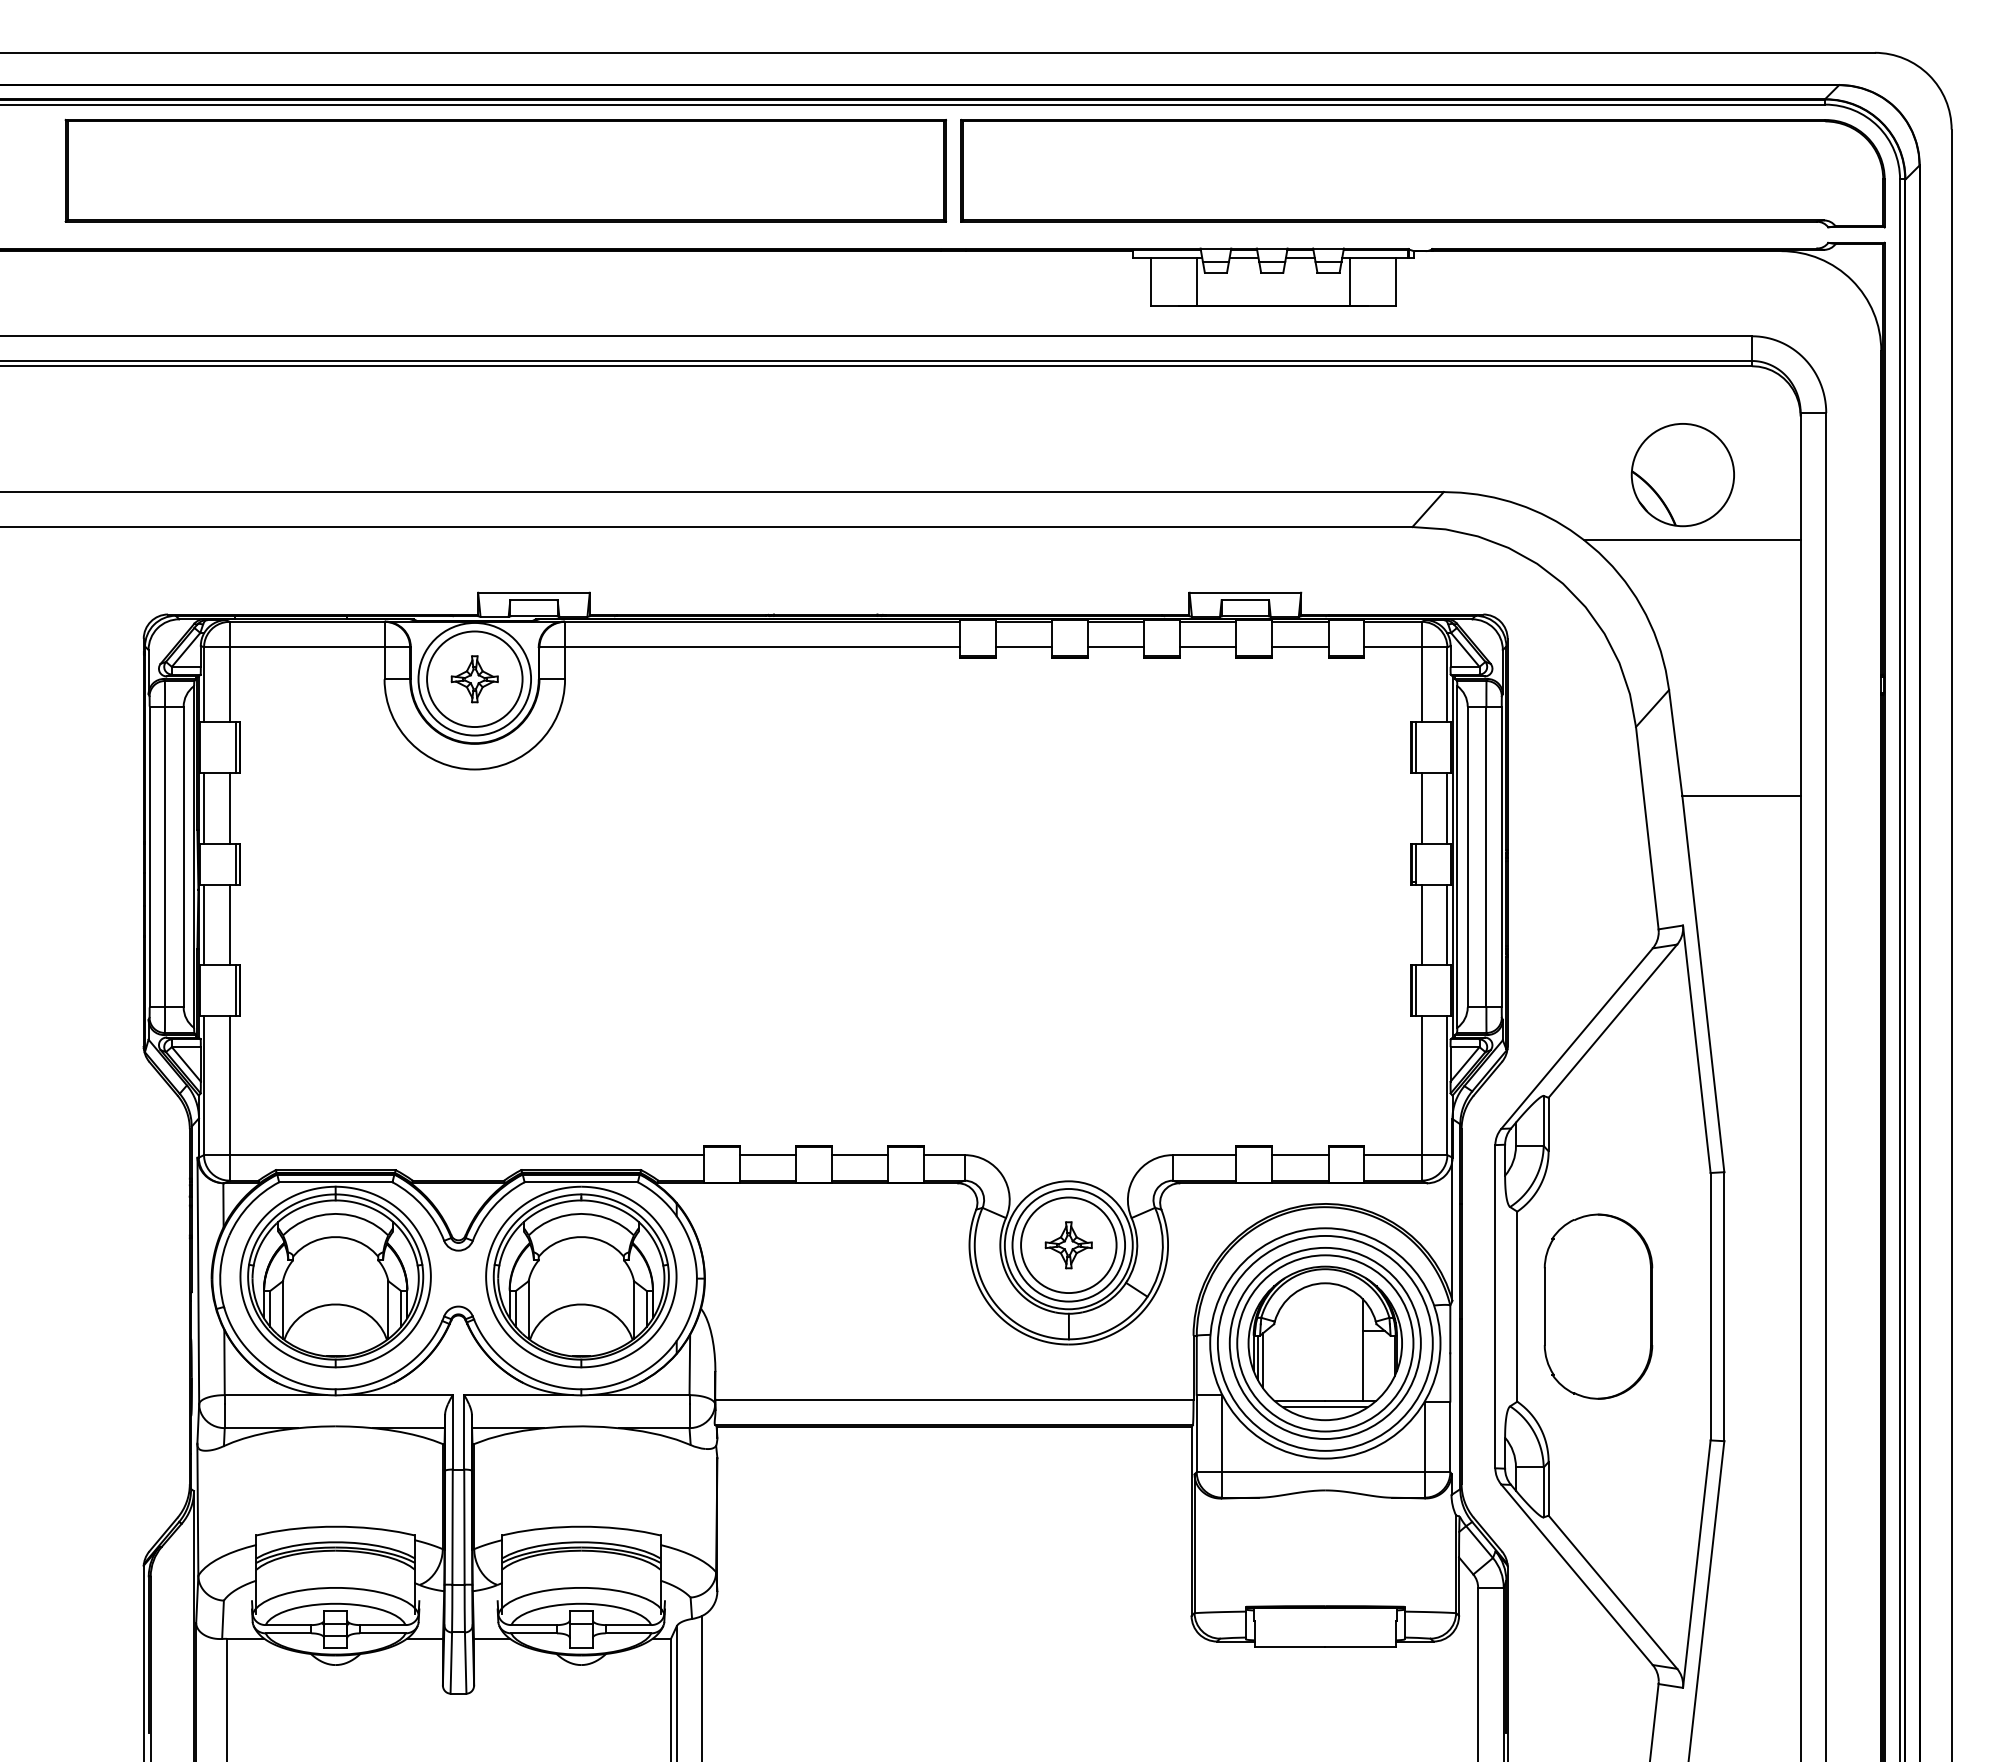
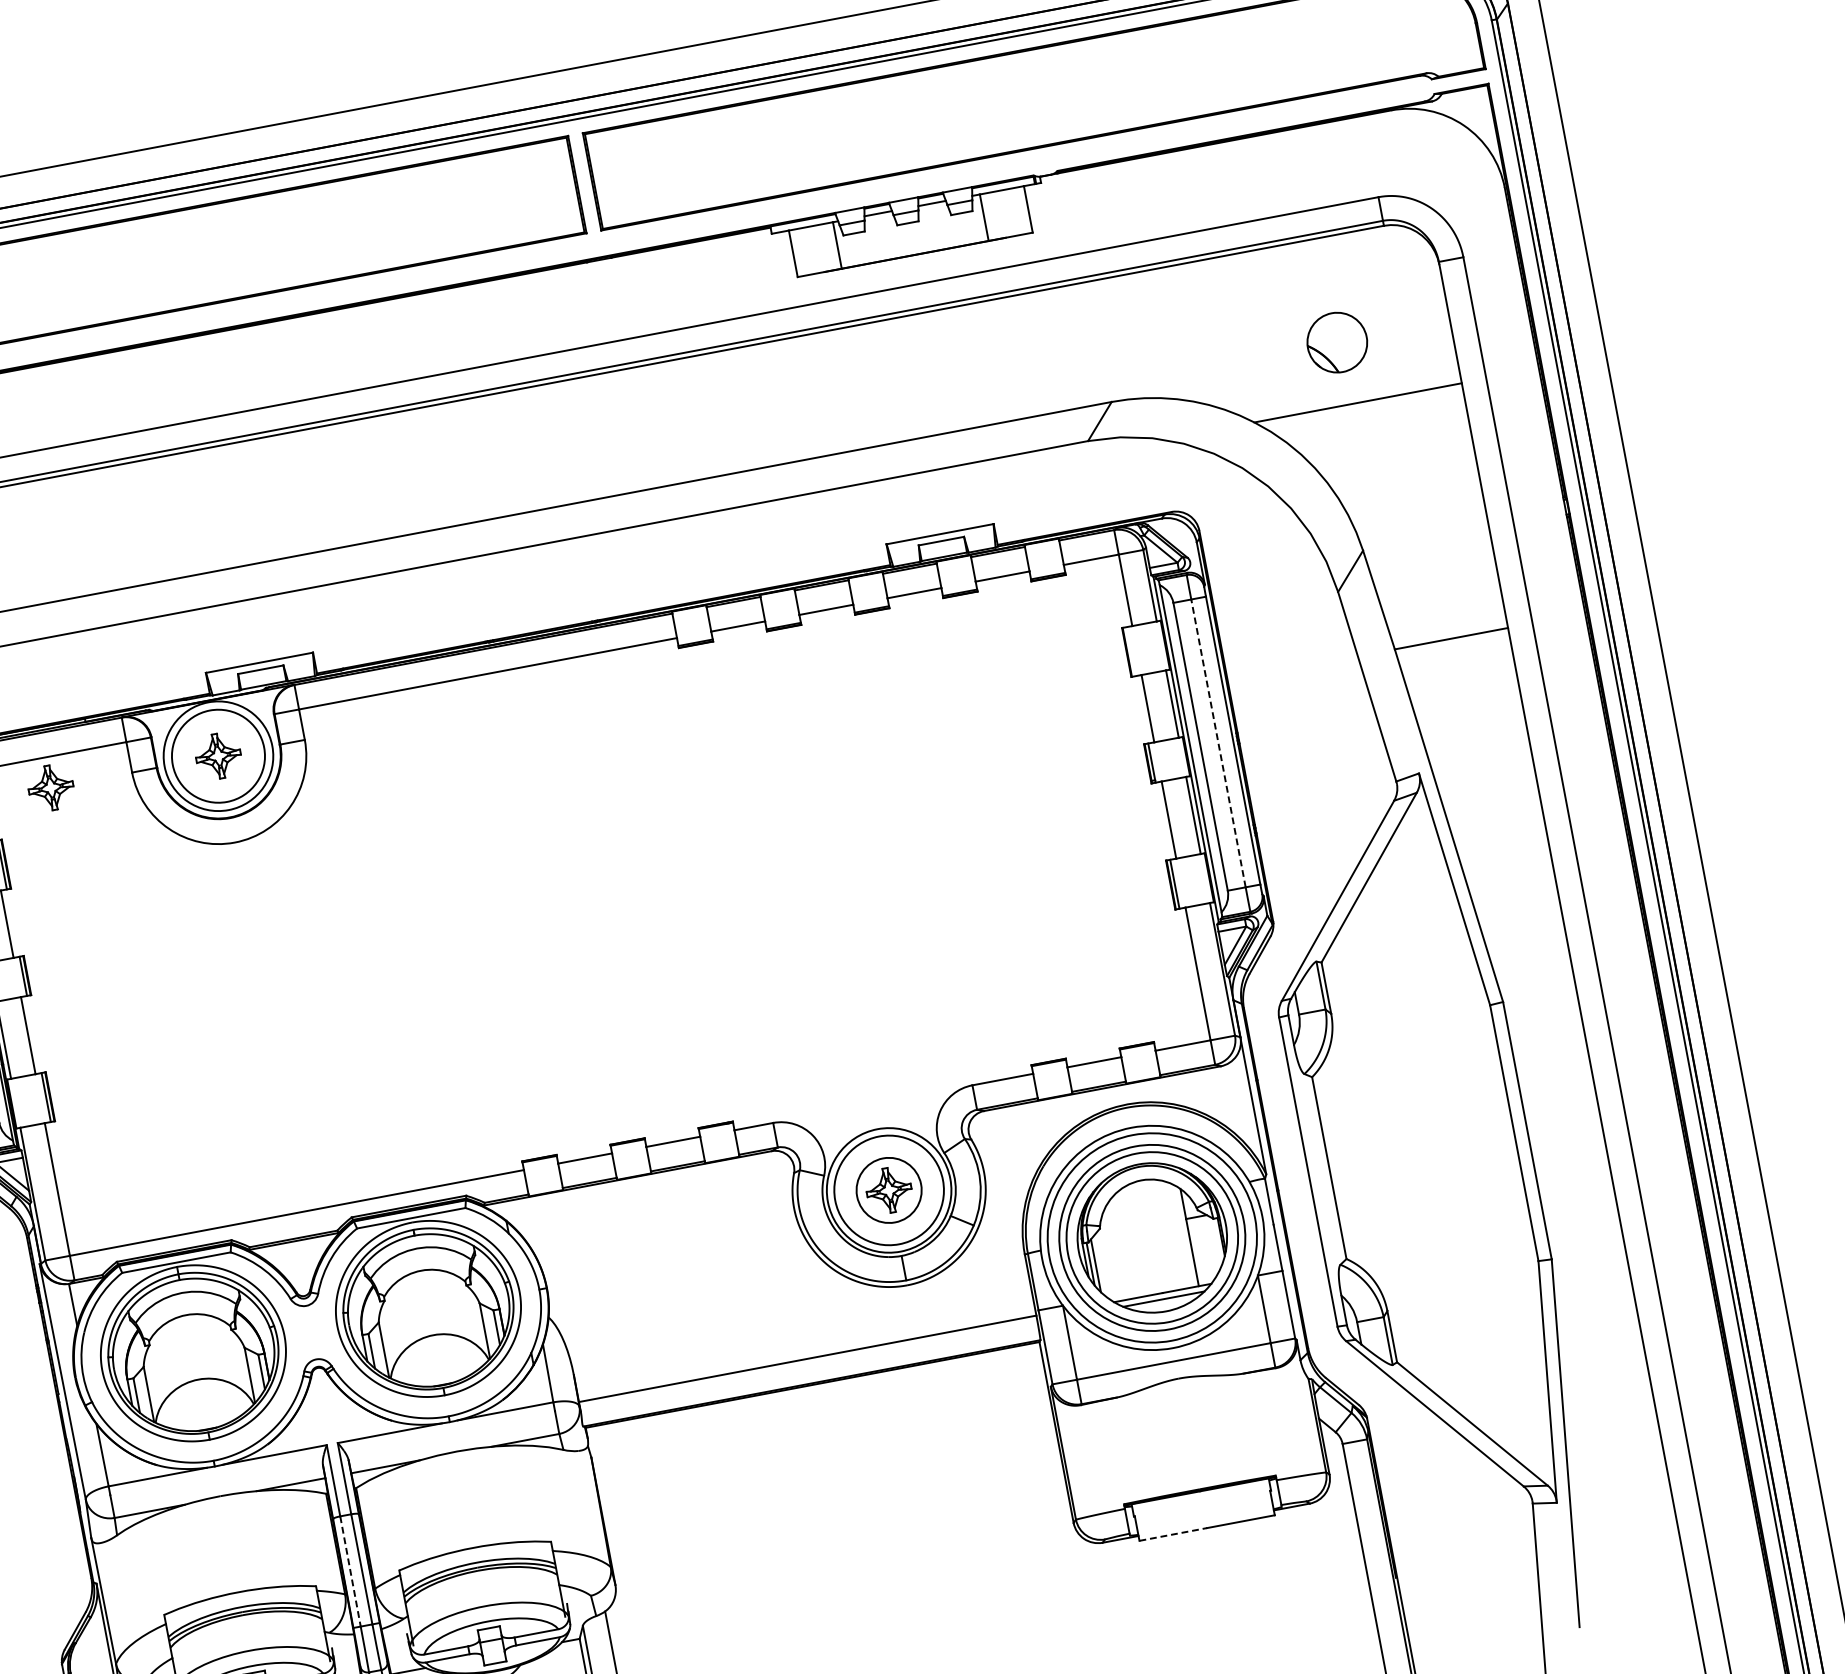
part: (1682, 475) -> (1337, 342), size x0.6
part: (299, 679) -> (50, 788), added
line: (1415, 747) -> (1130, 651), removed
line: (1486, 856) -> (1218, 742), solid -> dashed
circle: (1068, 1245) -> (888, 1190), size x0.7
part: (1598, 1306) -> (1406, 1153), removed
line: (452, 1527) -> (350, 1571), solid -> dashed
line: (1290, 1646) -> (1173, 1534), solid -> dashed

